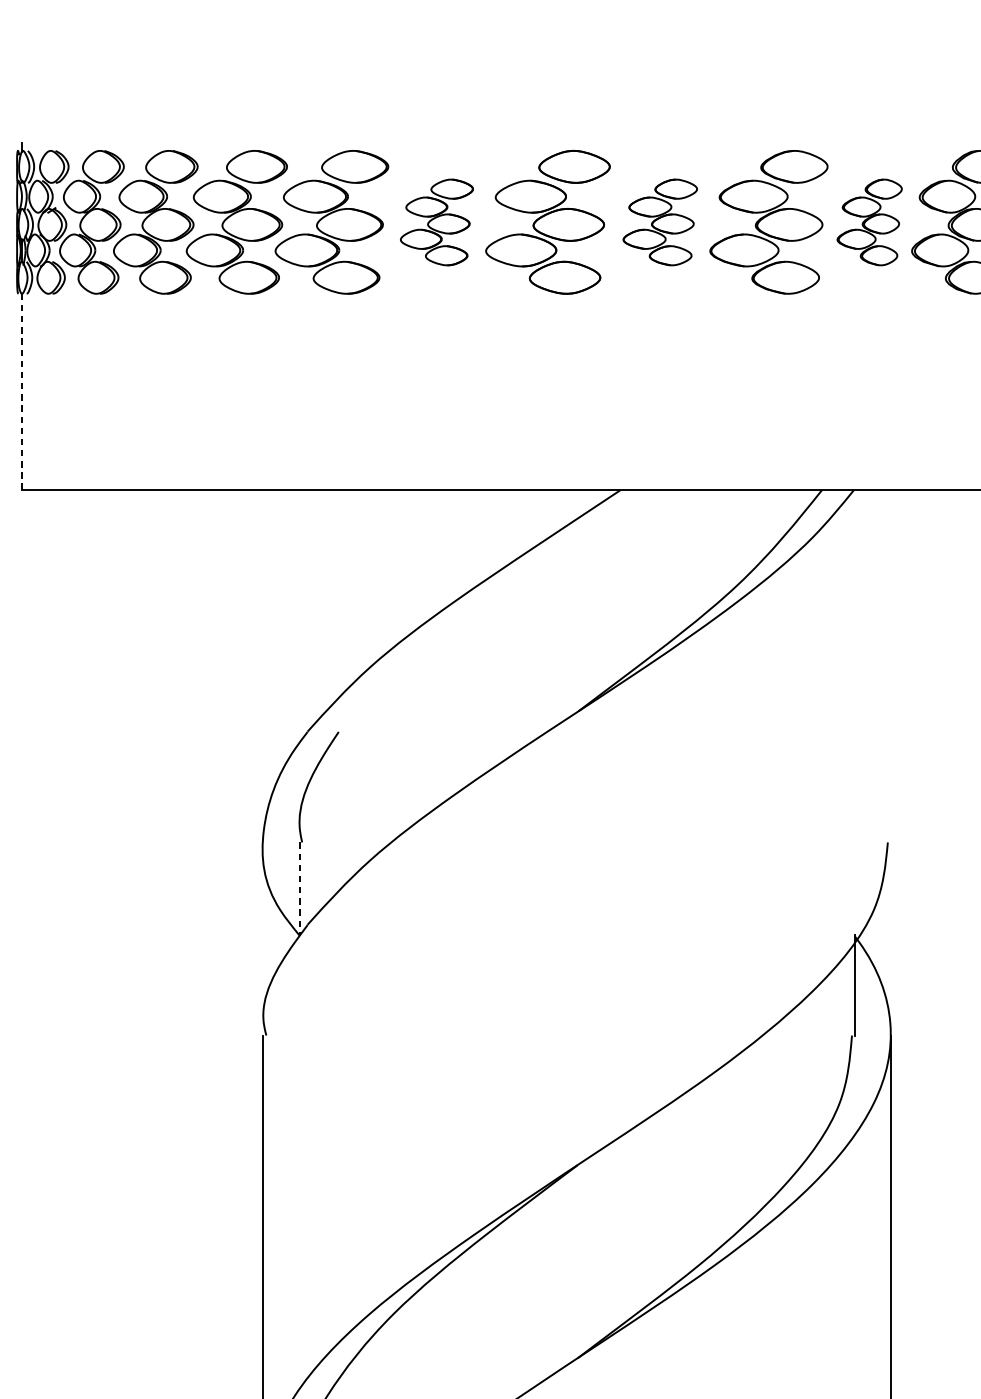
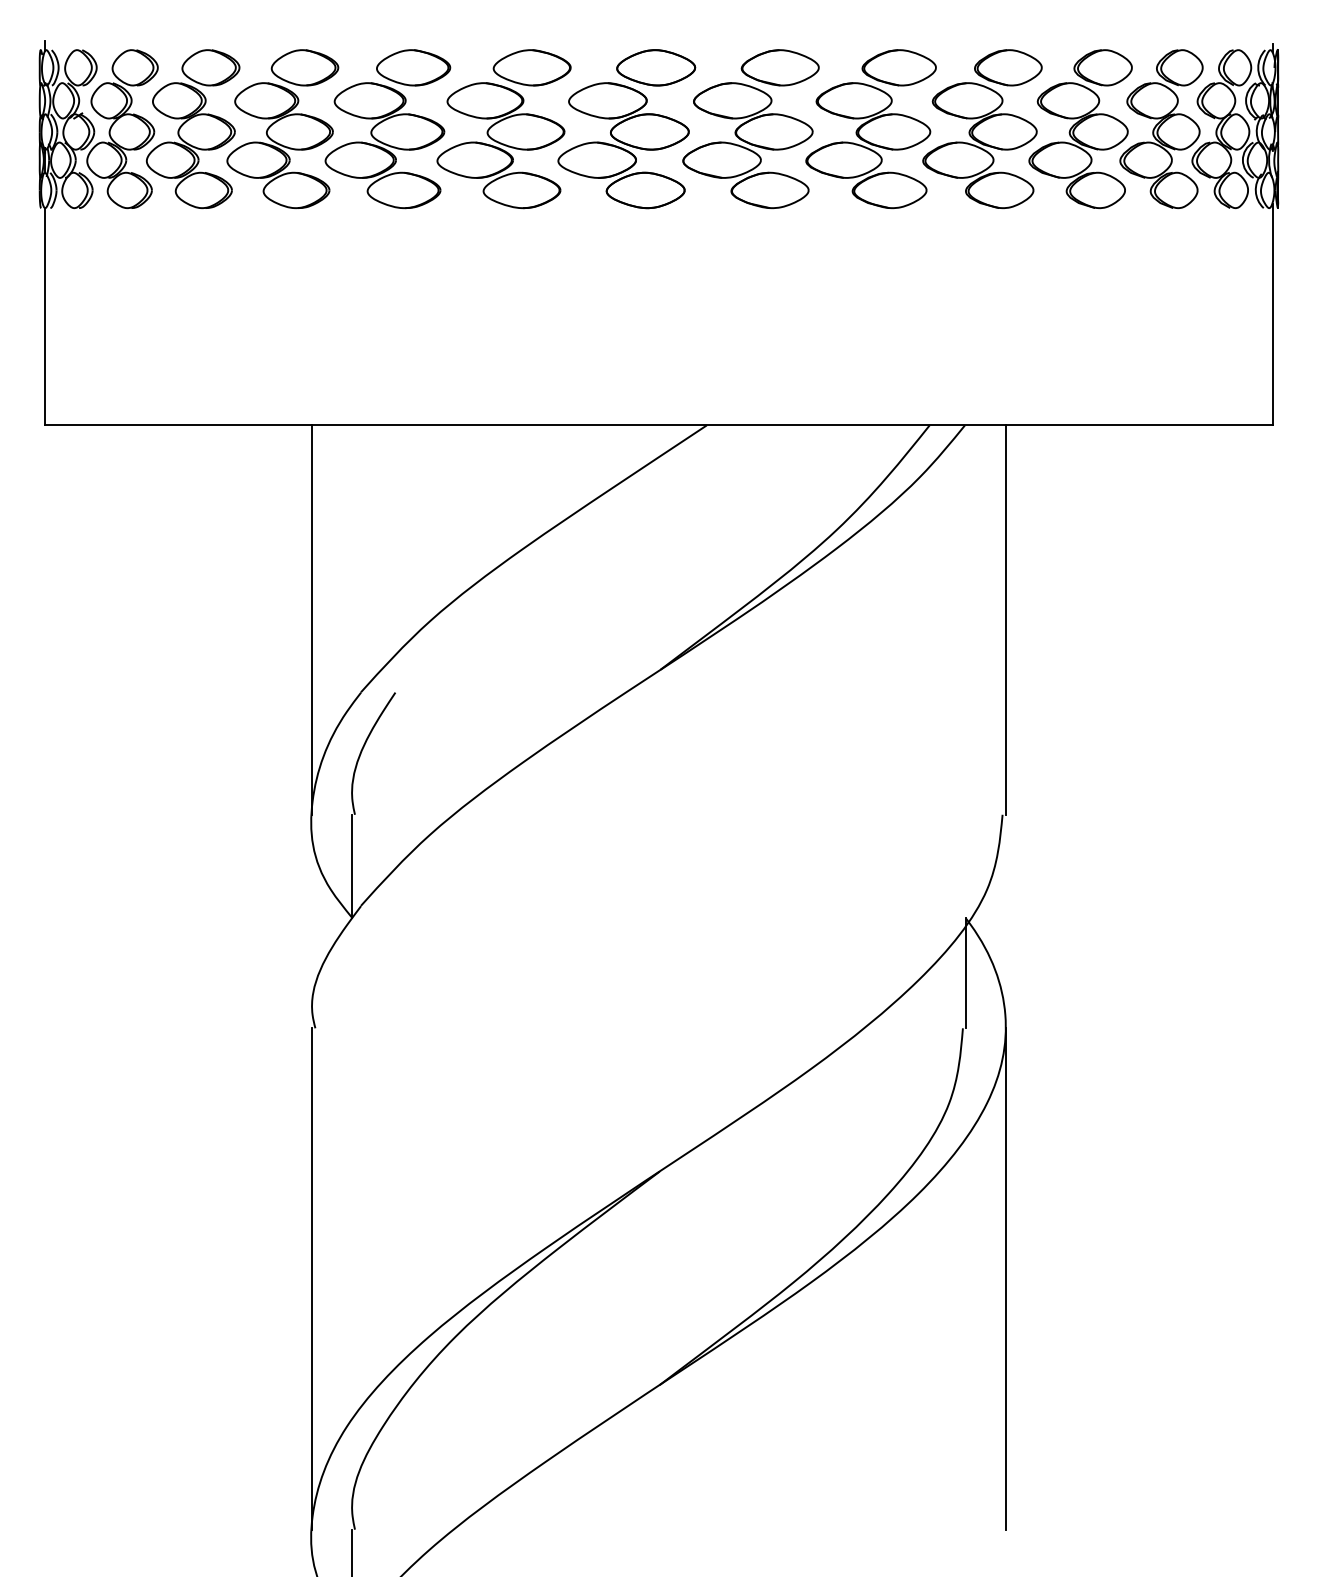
part: (436, 222) -> (503, 129), size x1.67
part: (659, 222) -> (750, 129), size x1.67
part: (869, 222) -> (982, 129), size x1.67
line: (22, 391) -> (45, 316), dashed -> solid
line: (262, 665) -> (311, 619), added
line: (890, 665) -> (1005, 619), added
line: (299, 889) -> (352, 866), dashed -> solid

